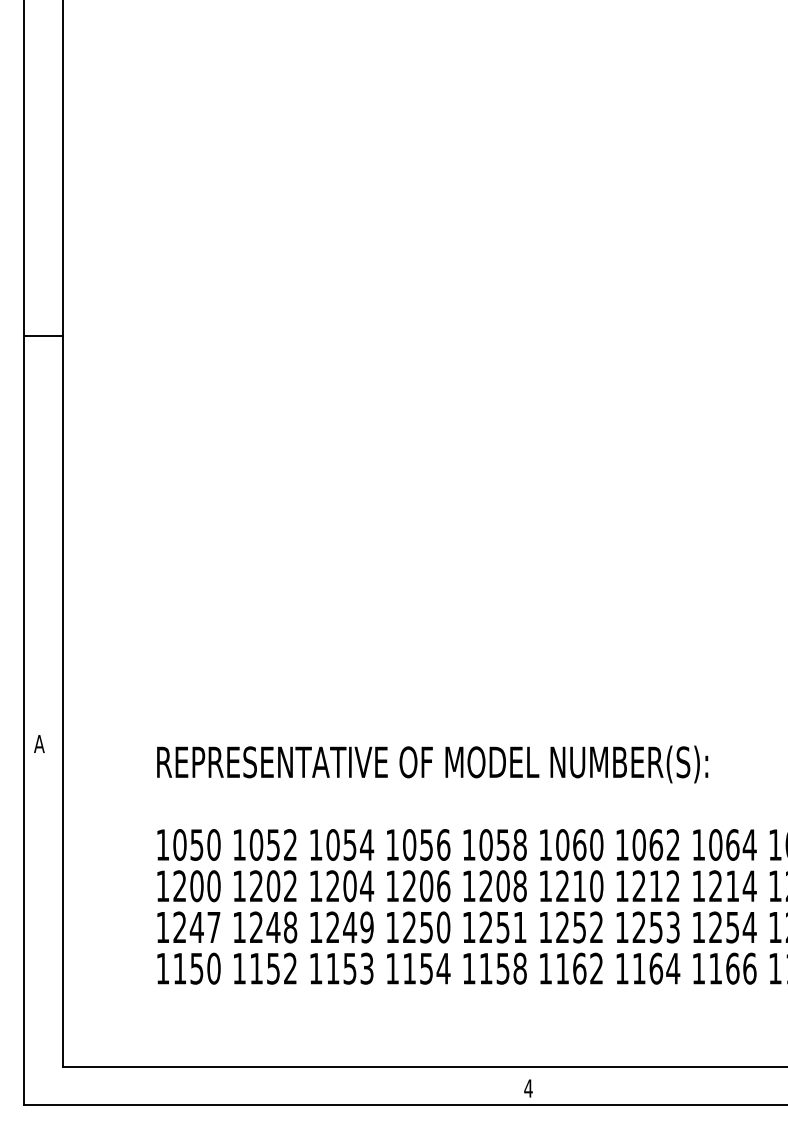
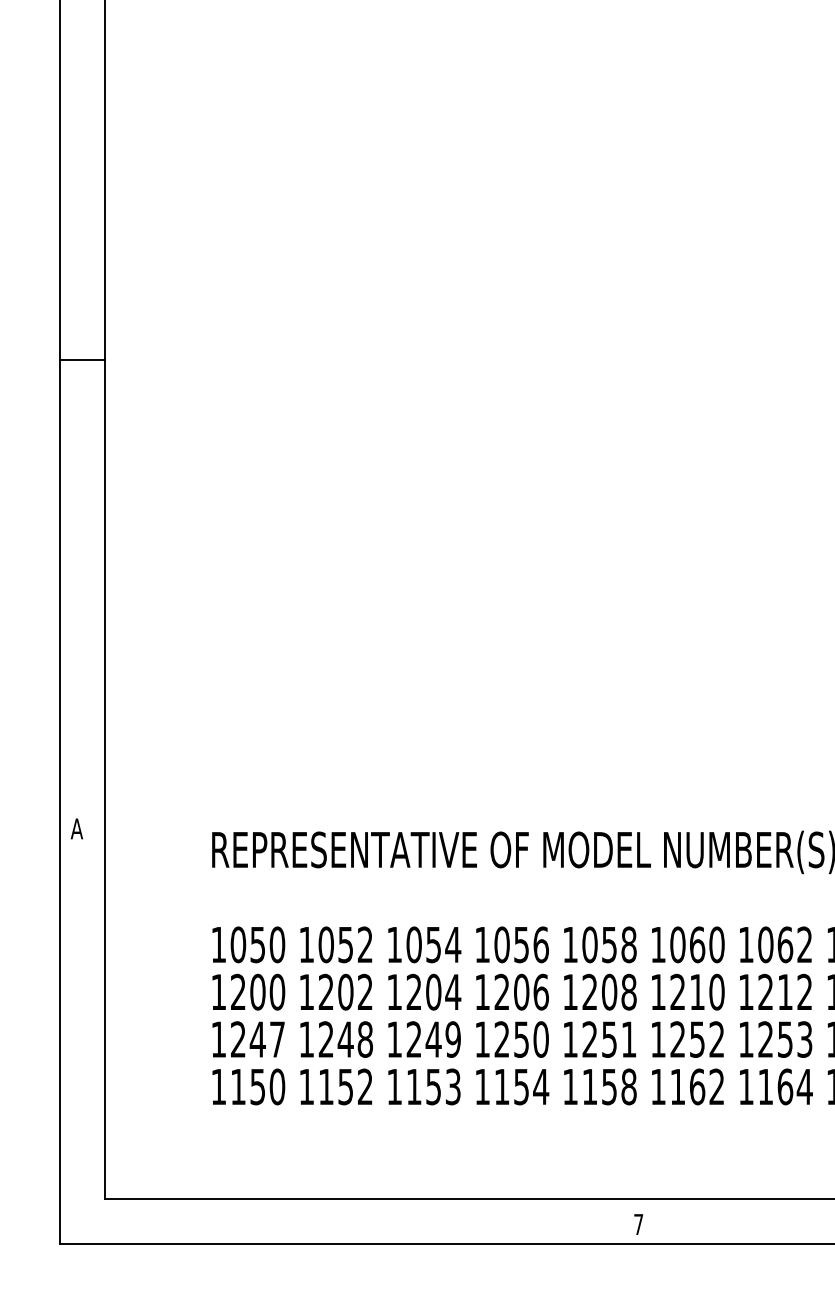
text: (528, 1088) -> (638, 1224), 4 -> 7

